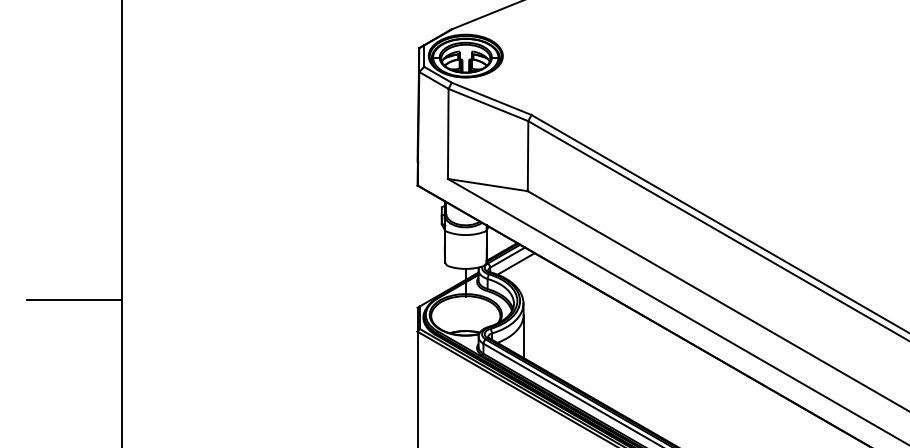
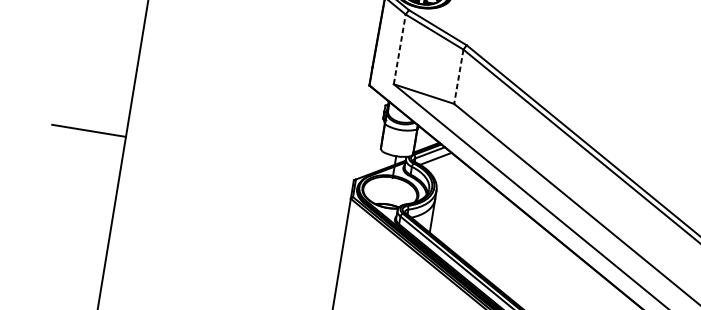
line: (448, 133) -> (400, 49), solid -> dashed
line: (528, 156) -> (459, 77), solid -> dashed

